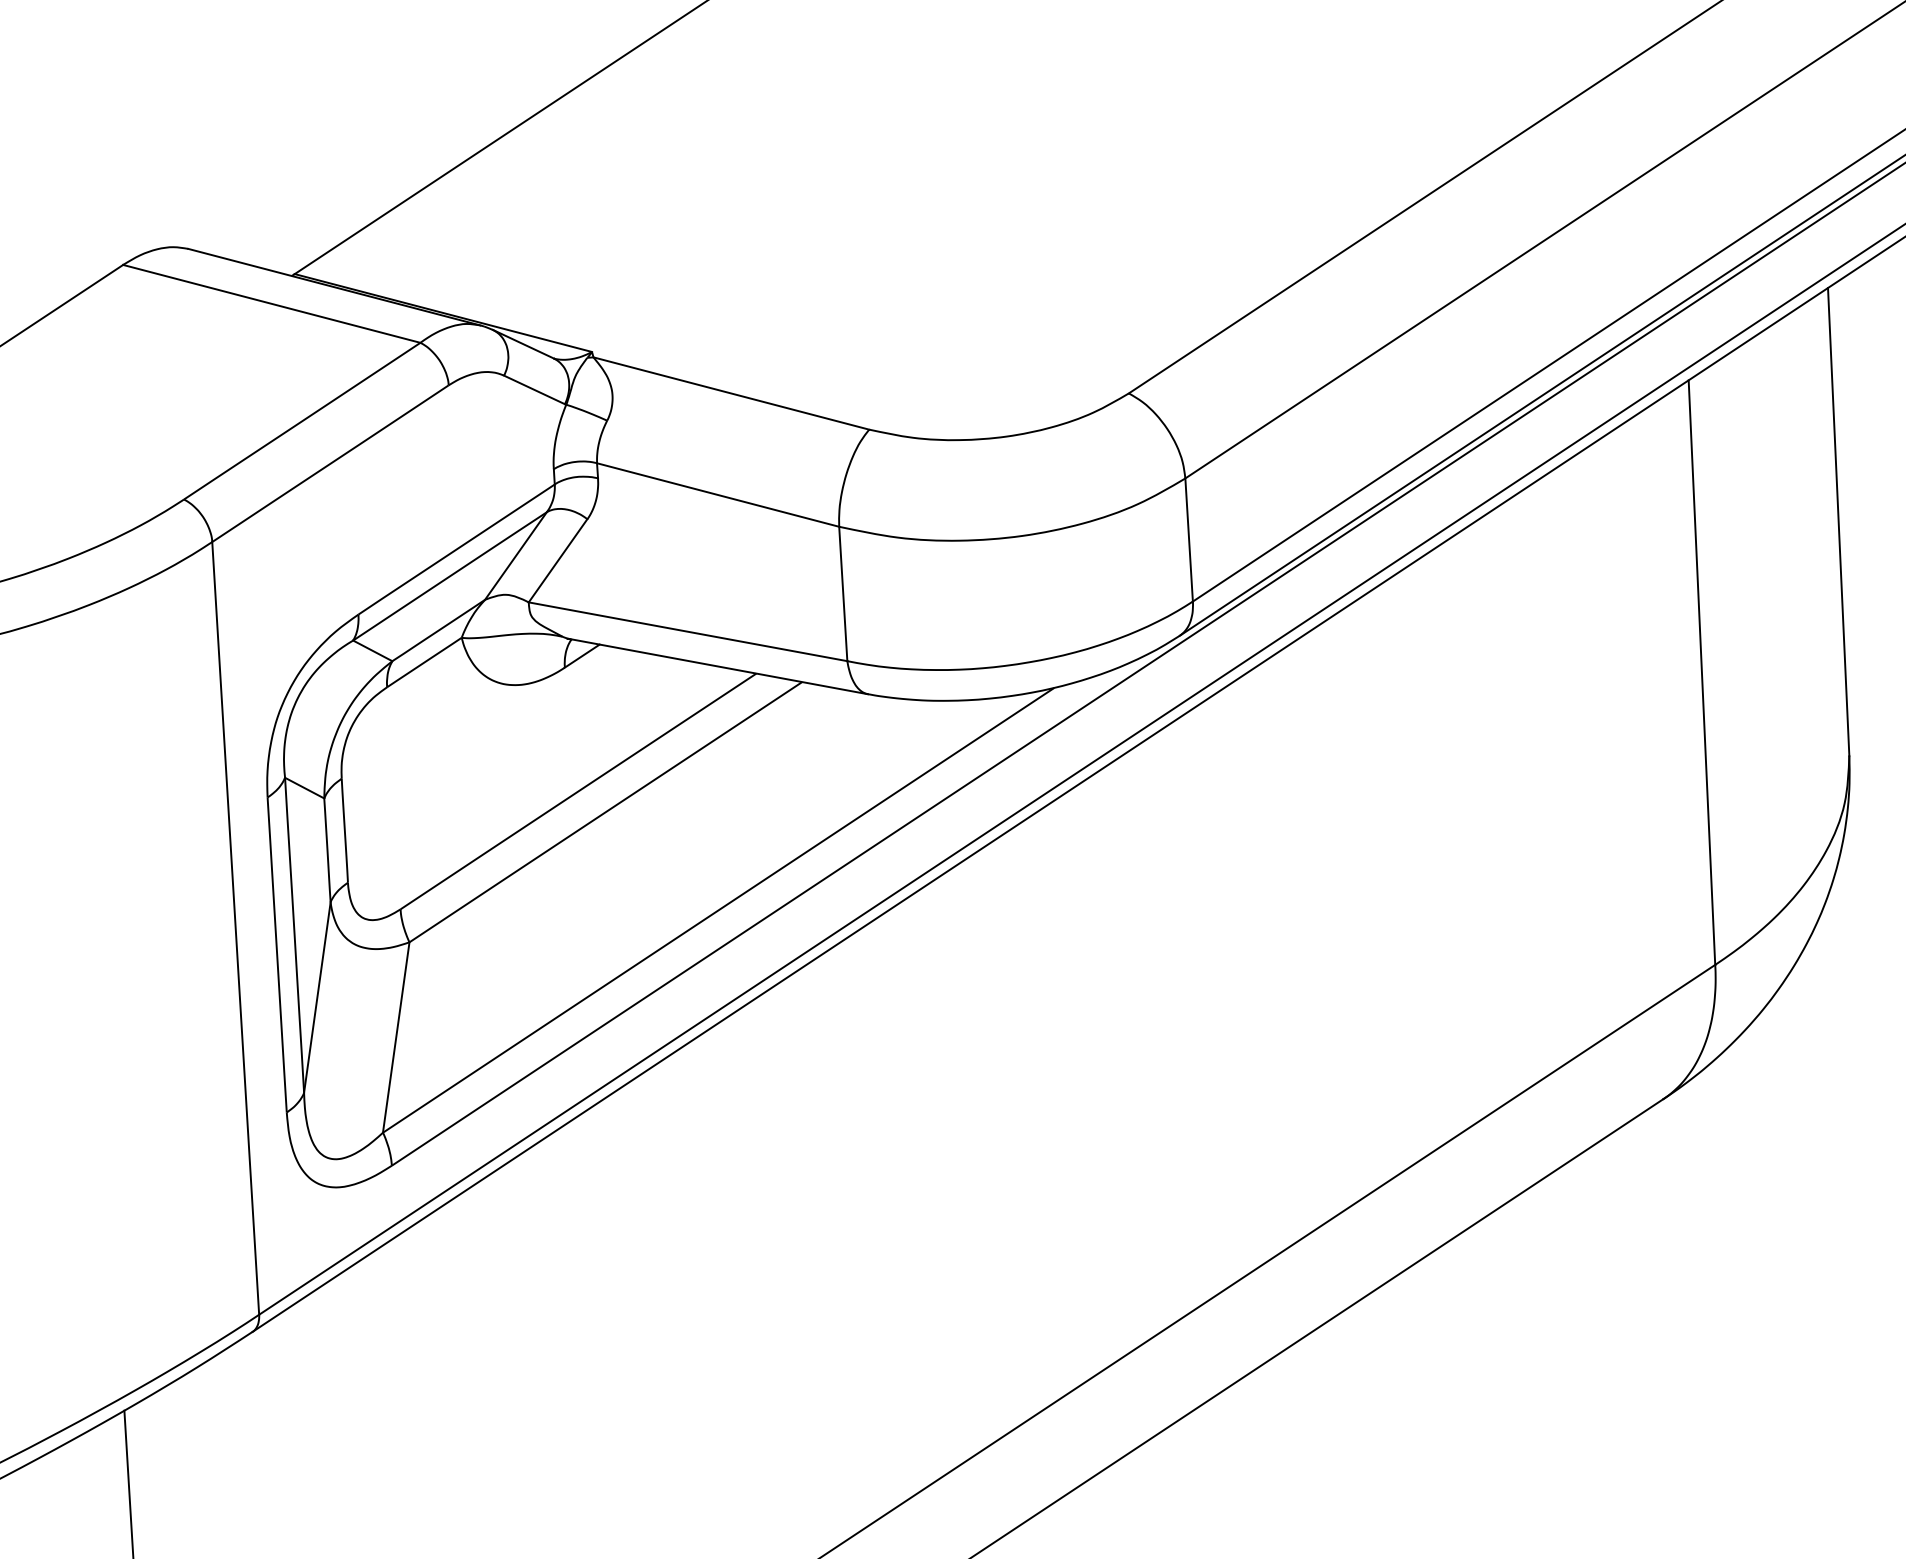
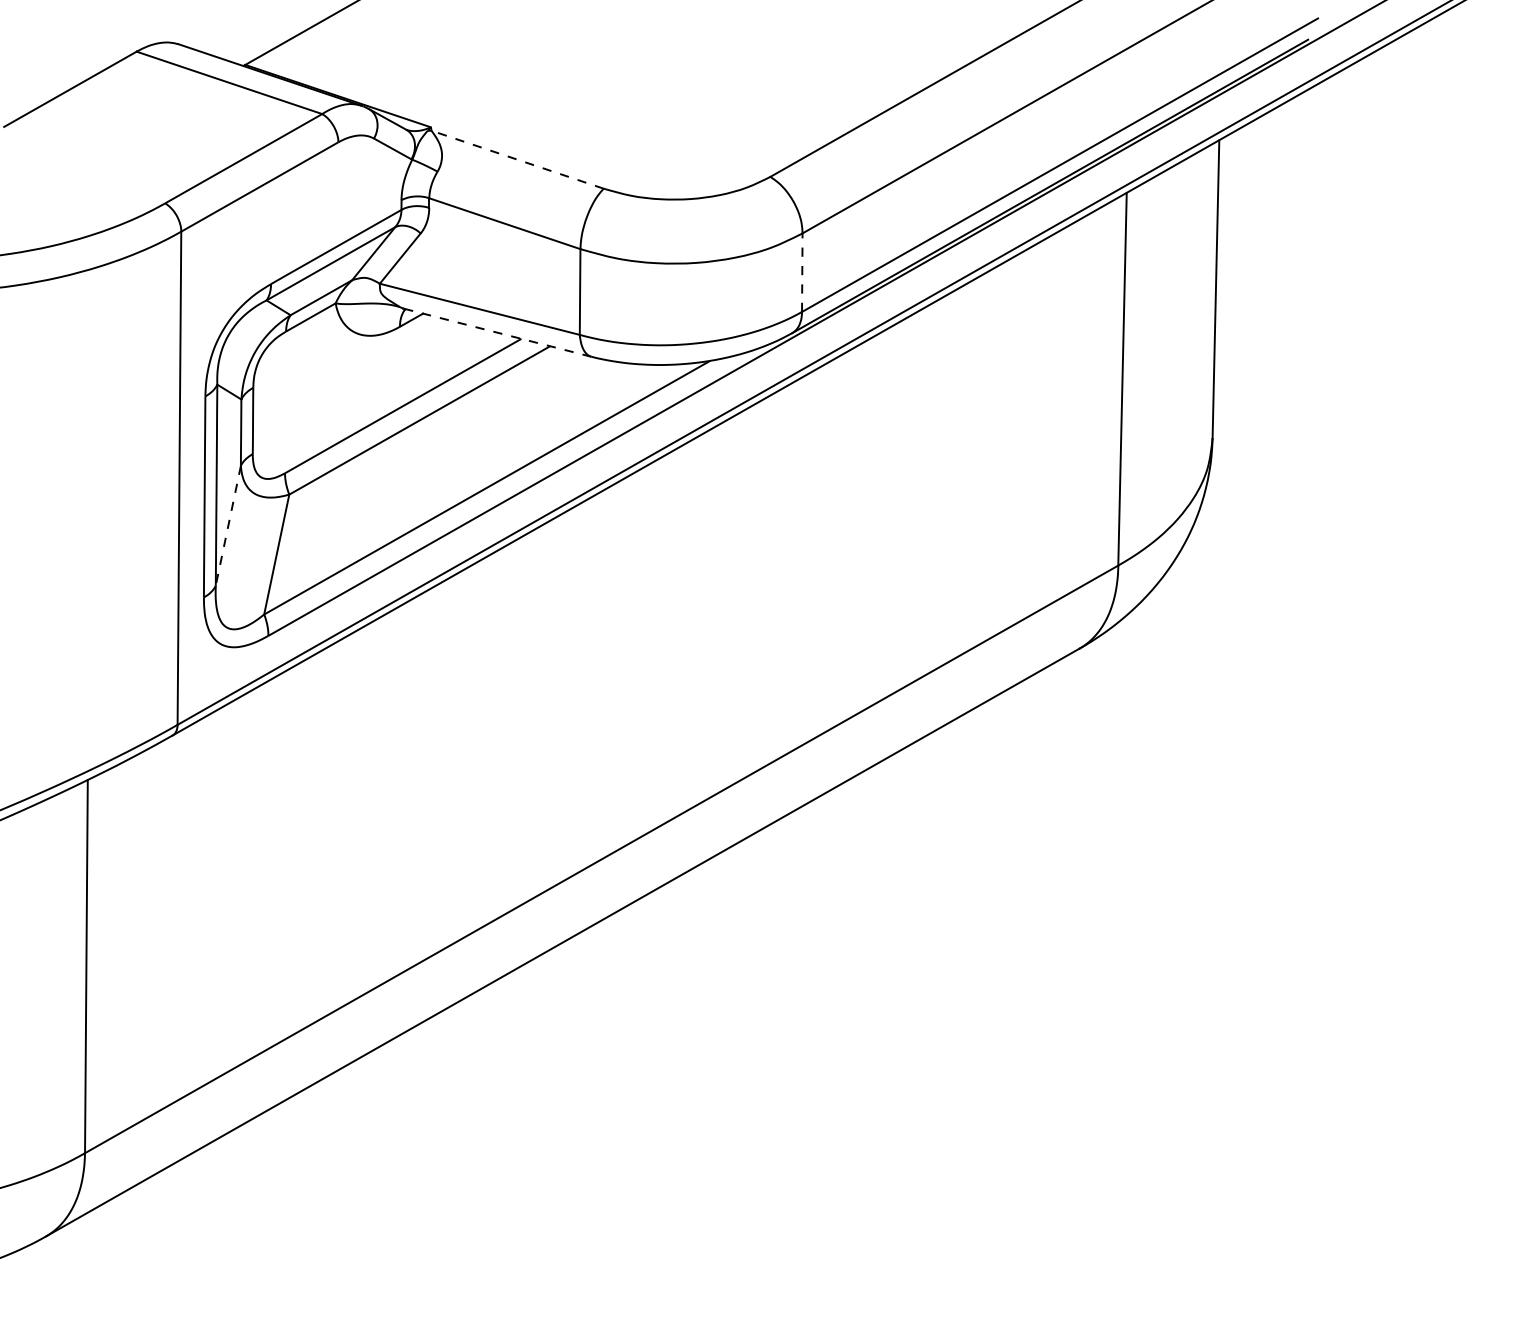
line: (731, 393) -> (517, 159), solid -> dashed
line: (1189, 539) -> (802, 272), solid -> dashed
line: (718, 666) -> (497, 332), solid -> dashed
line: (317, 998) -> (228, 526), solid -> dashed

